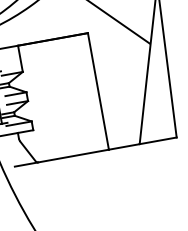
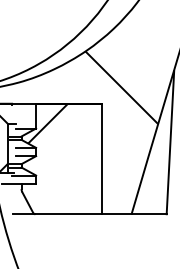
hatch: (34, 64) -> (48, 123), added

